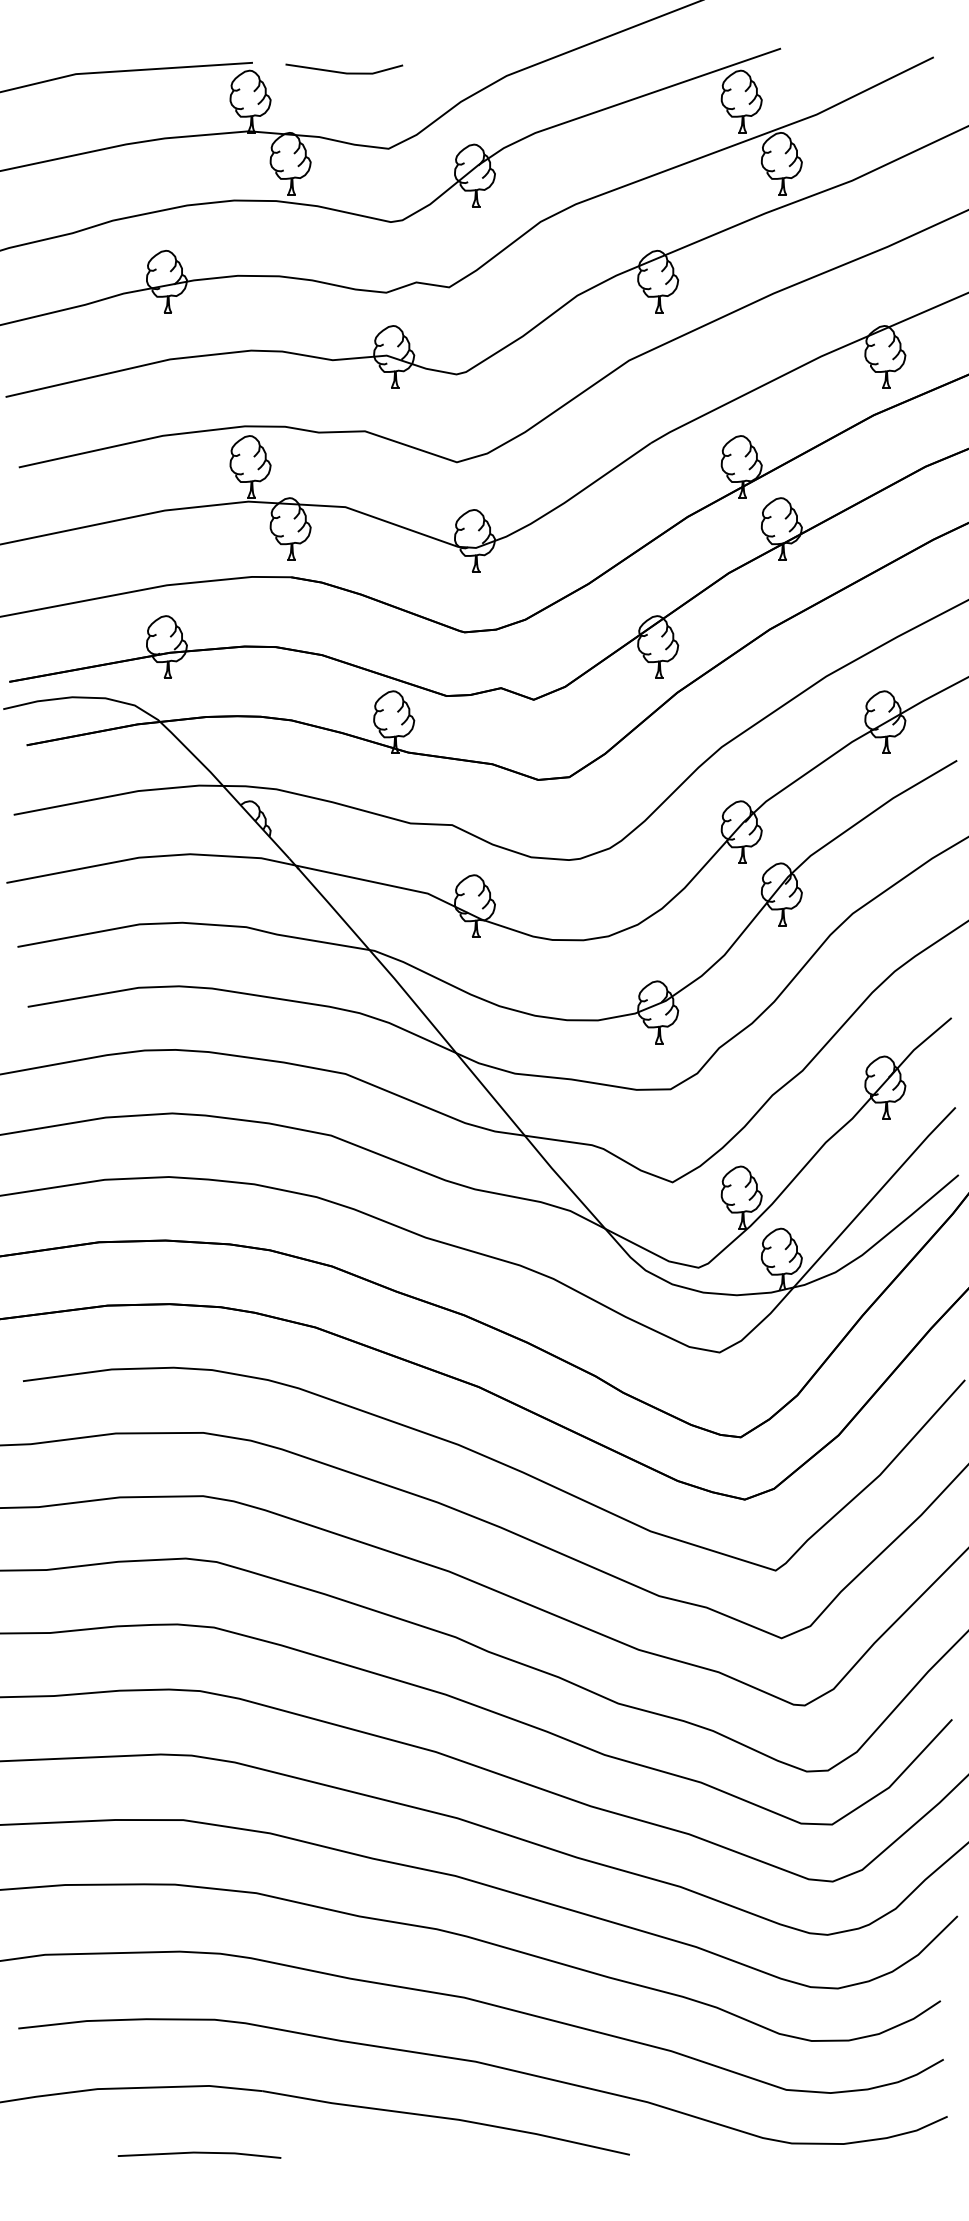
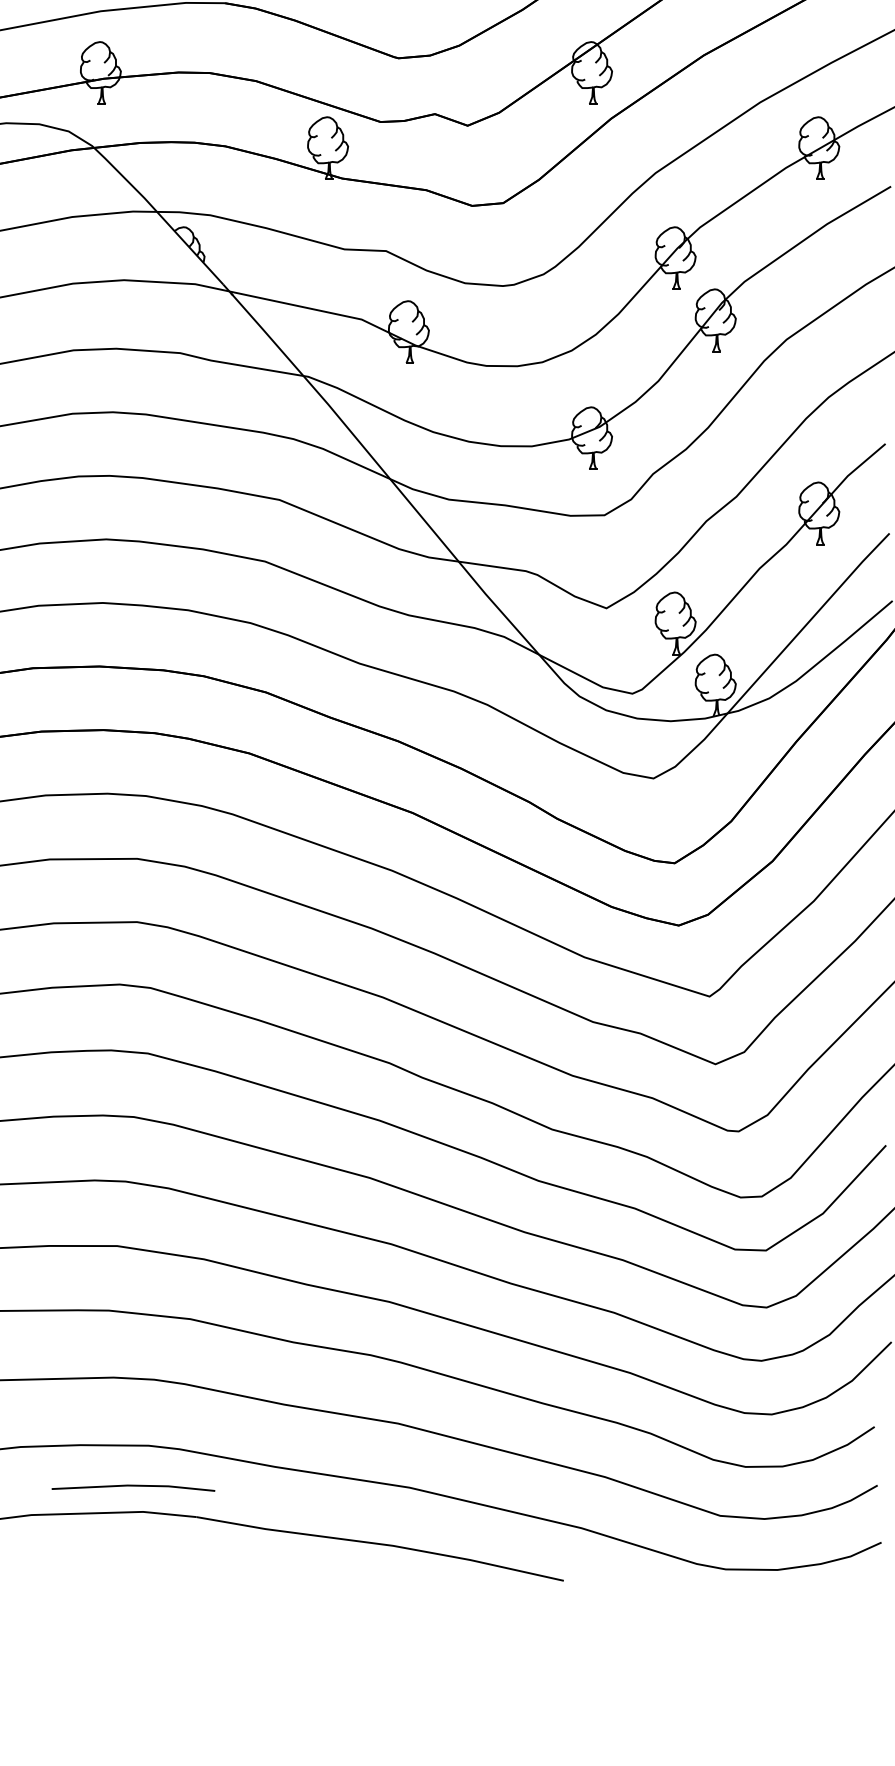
line: (199, 2153) -> (133, 1486), moved

